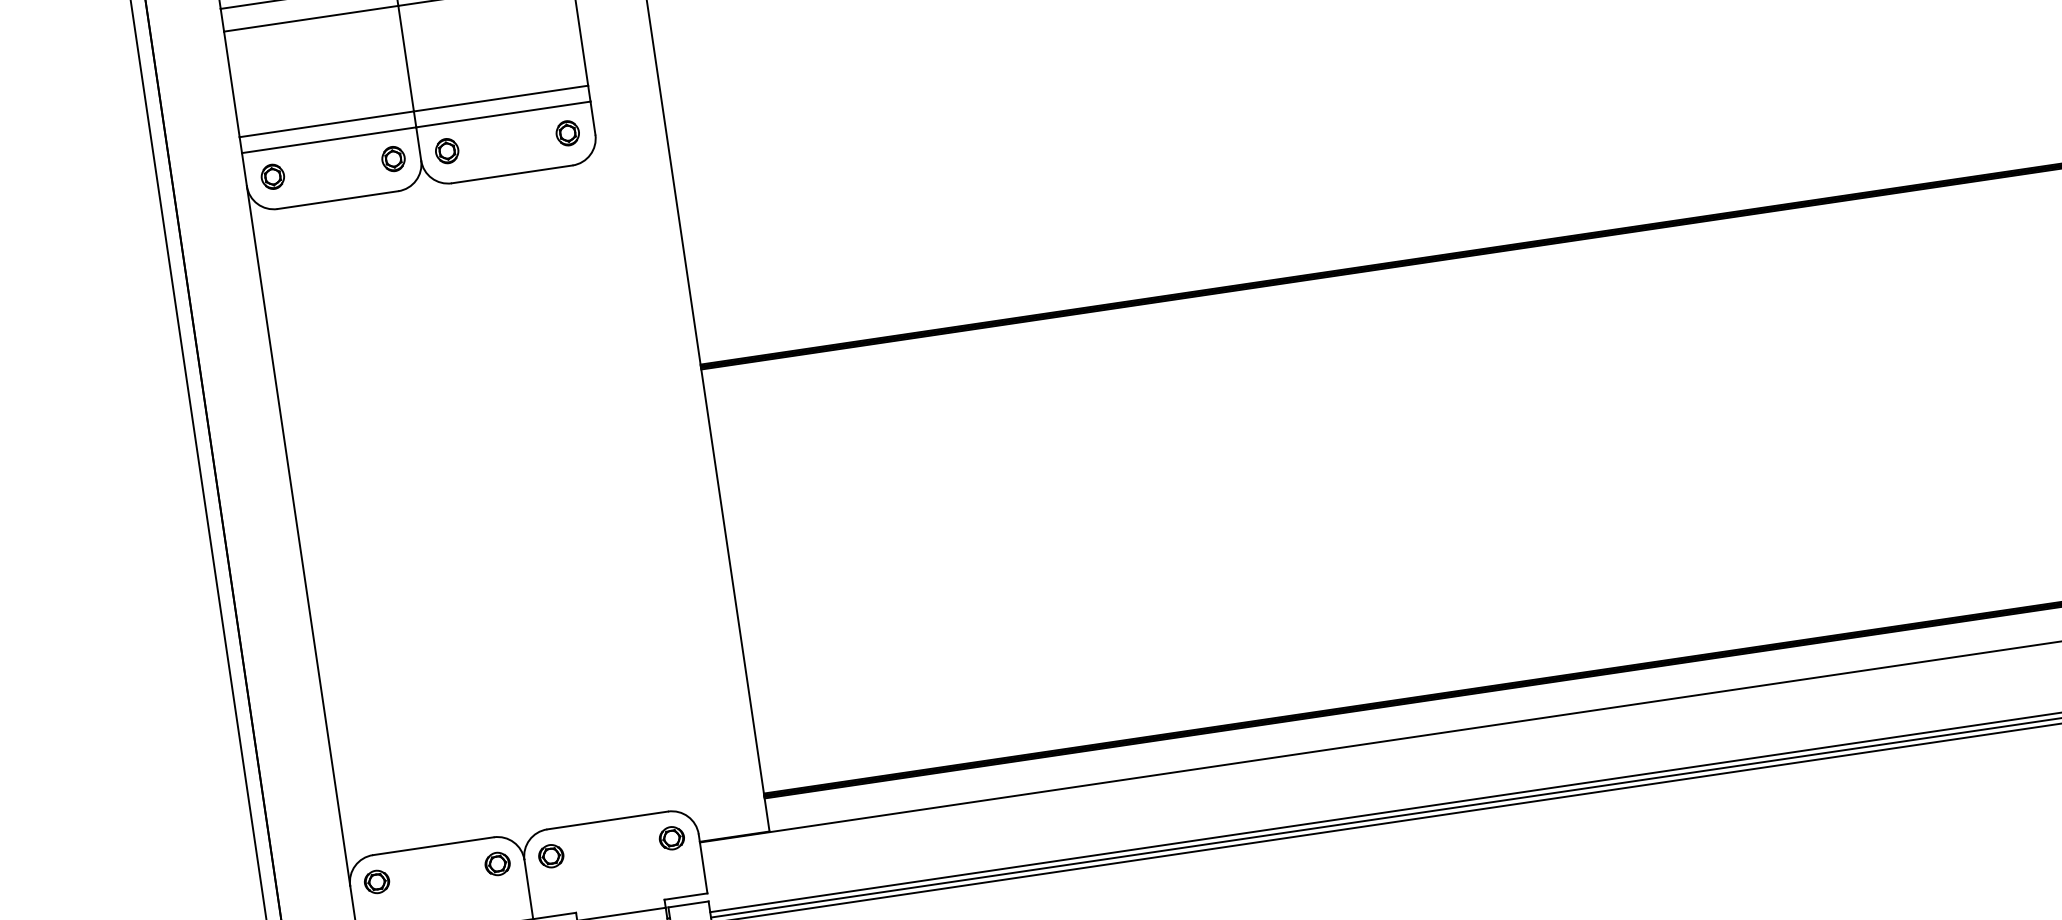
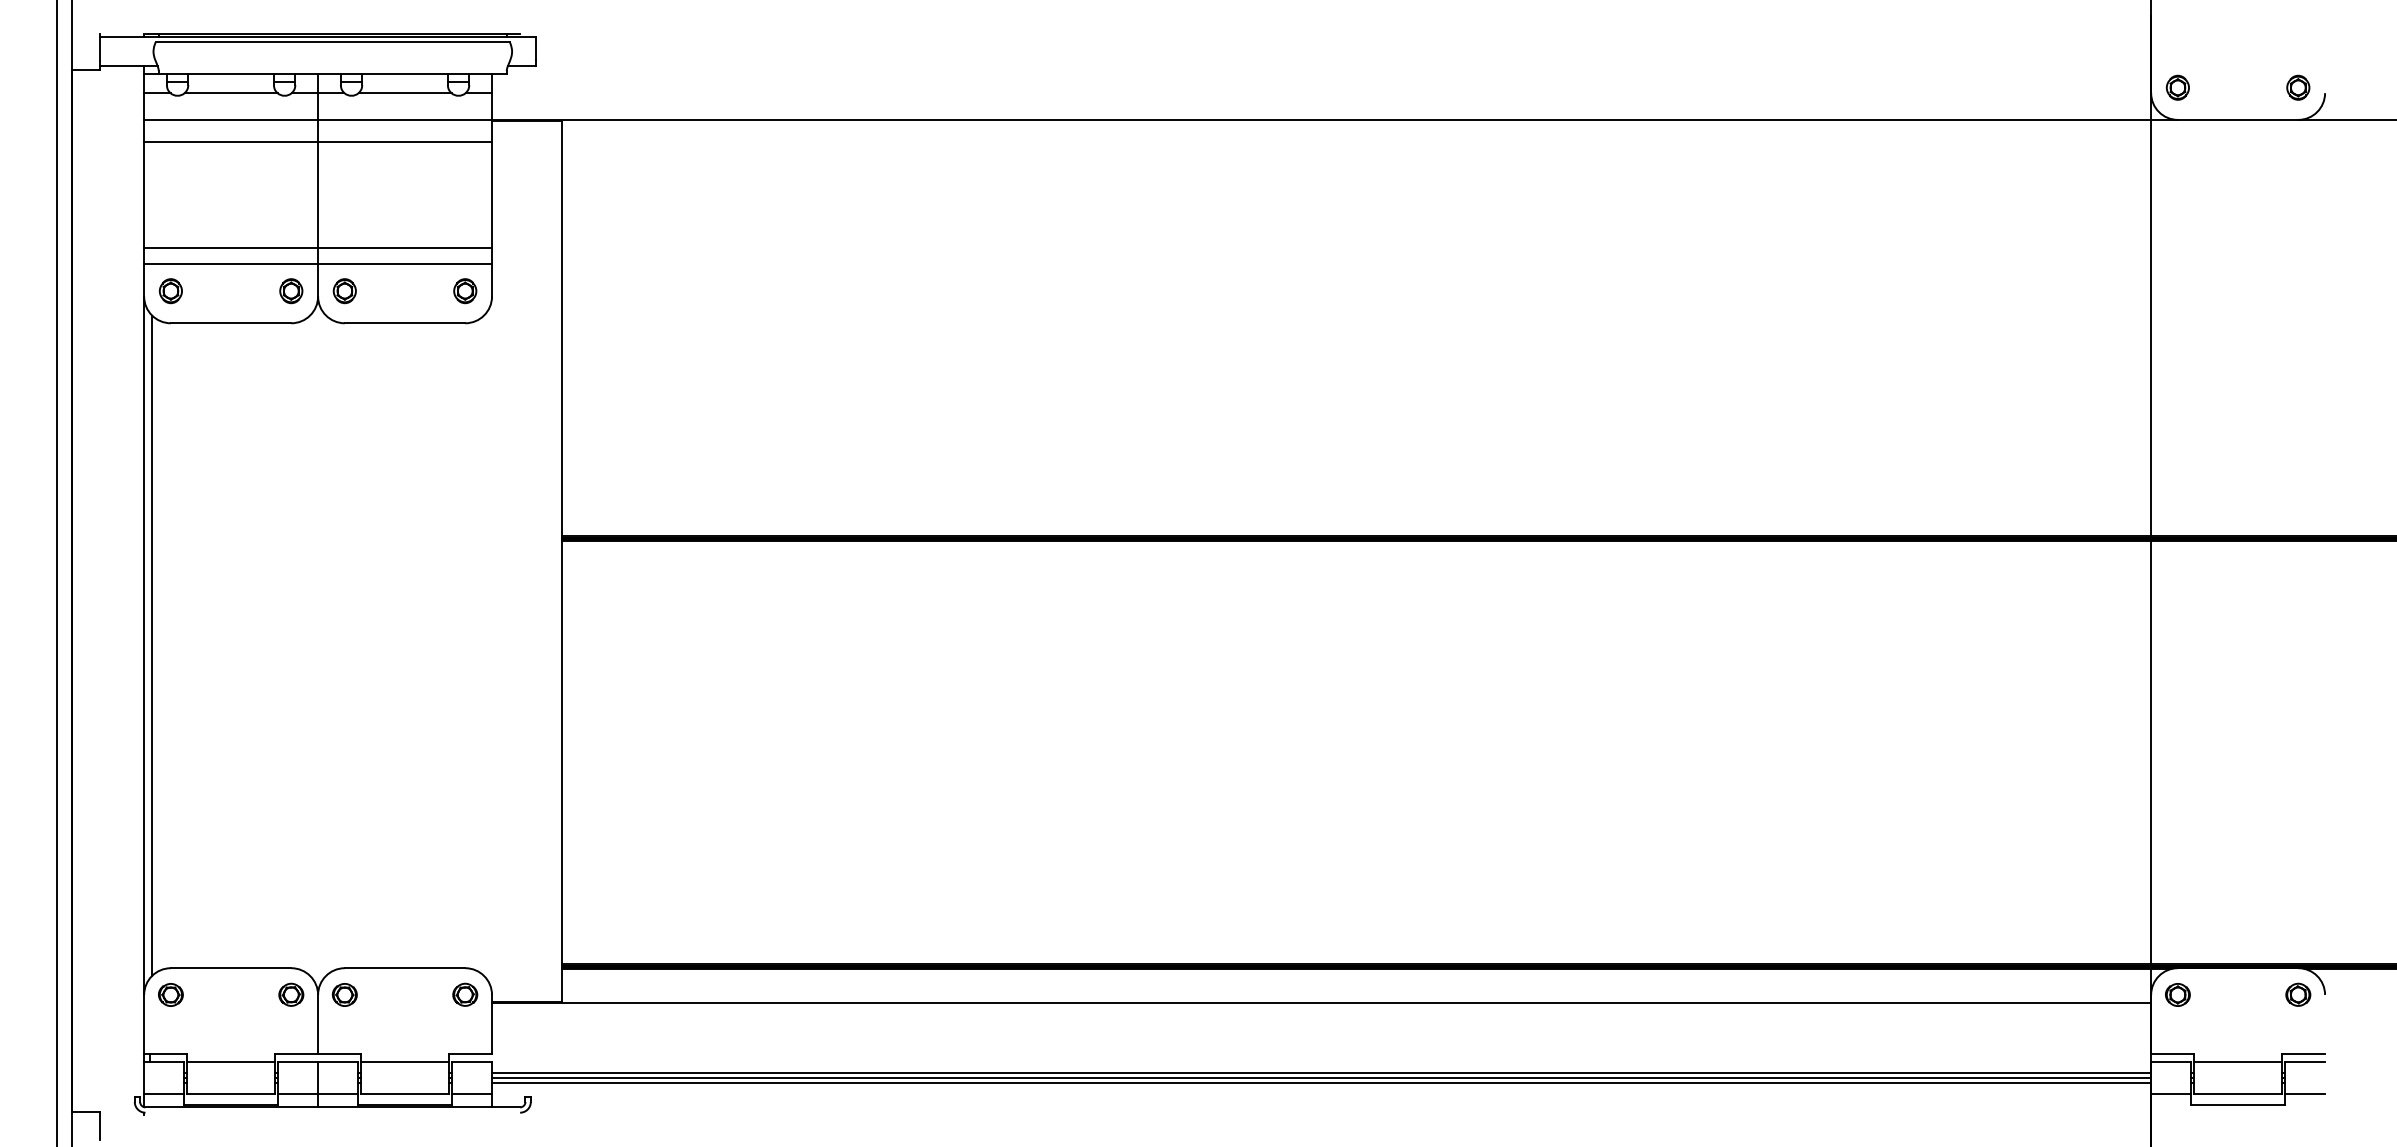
line: (306, 534) -> (152, 645), added

